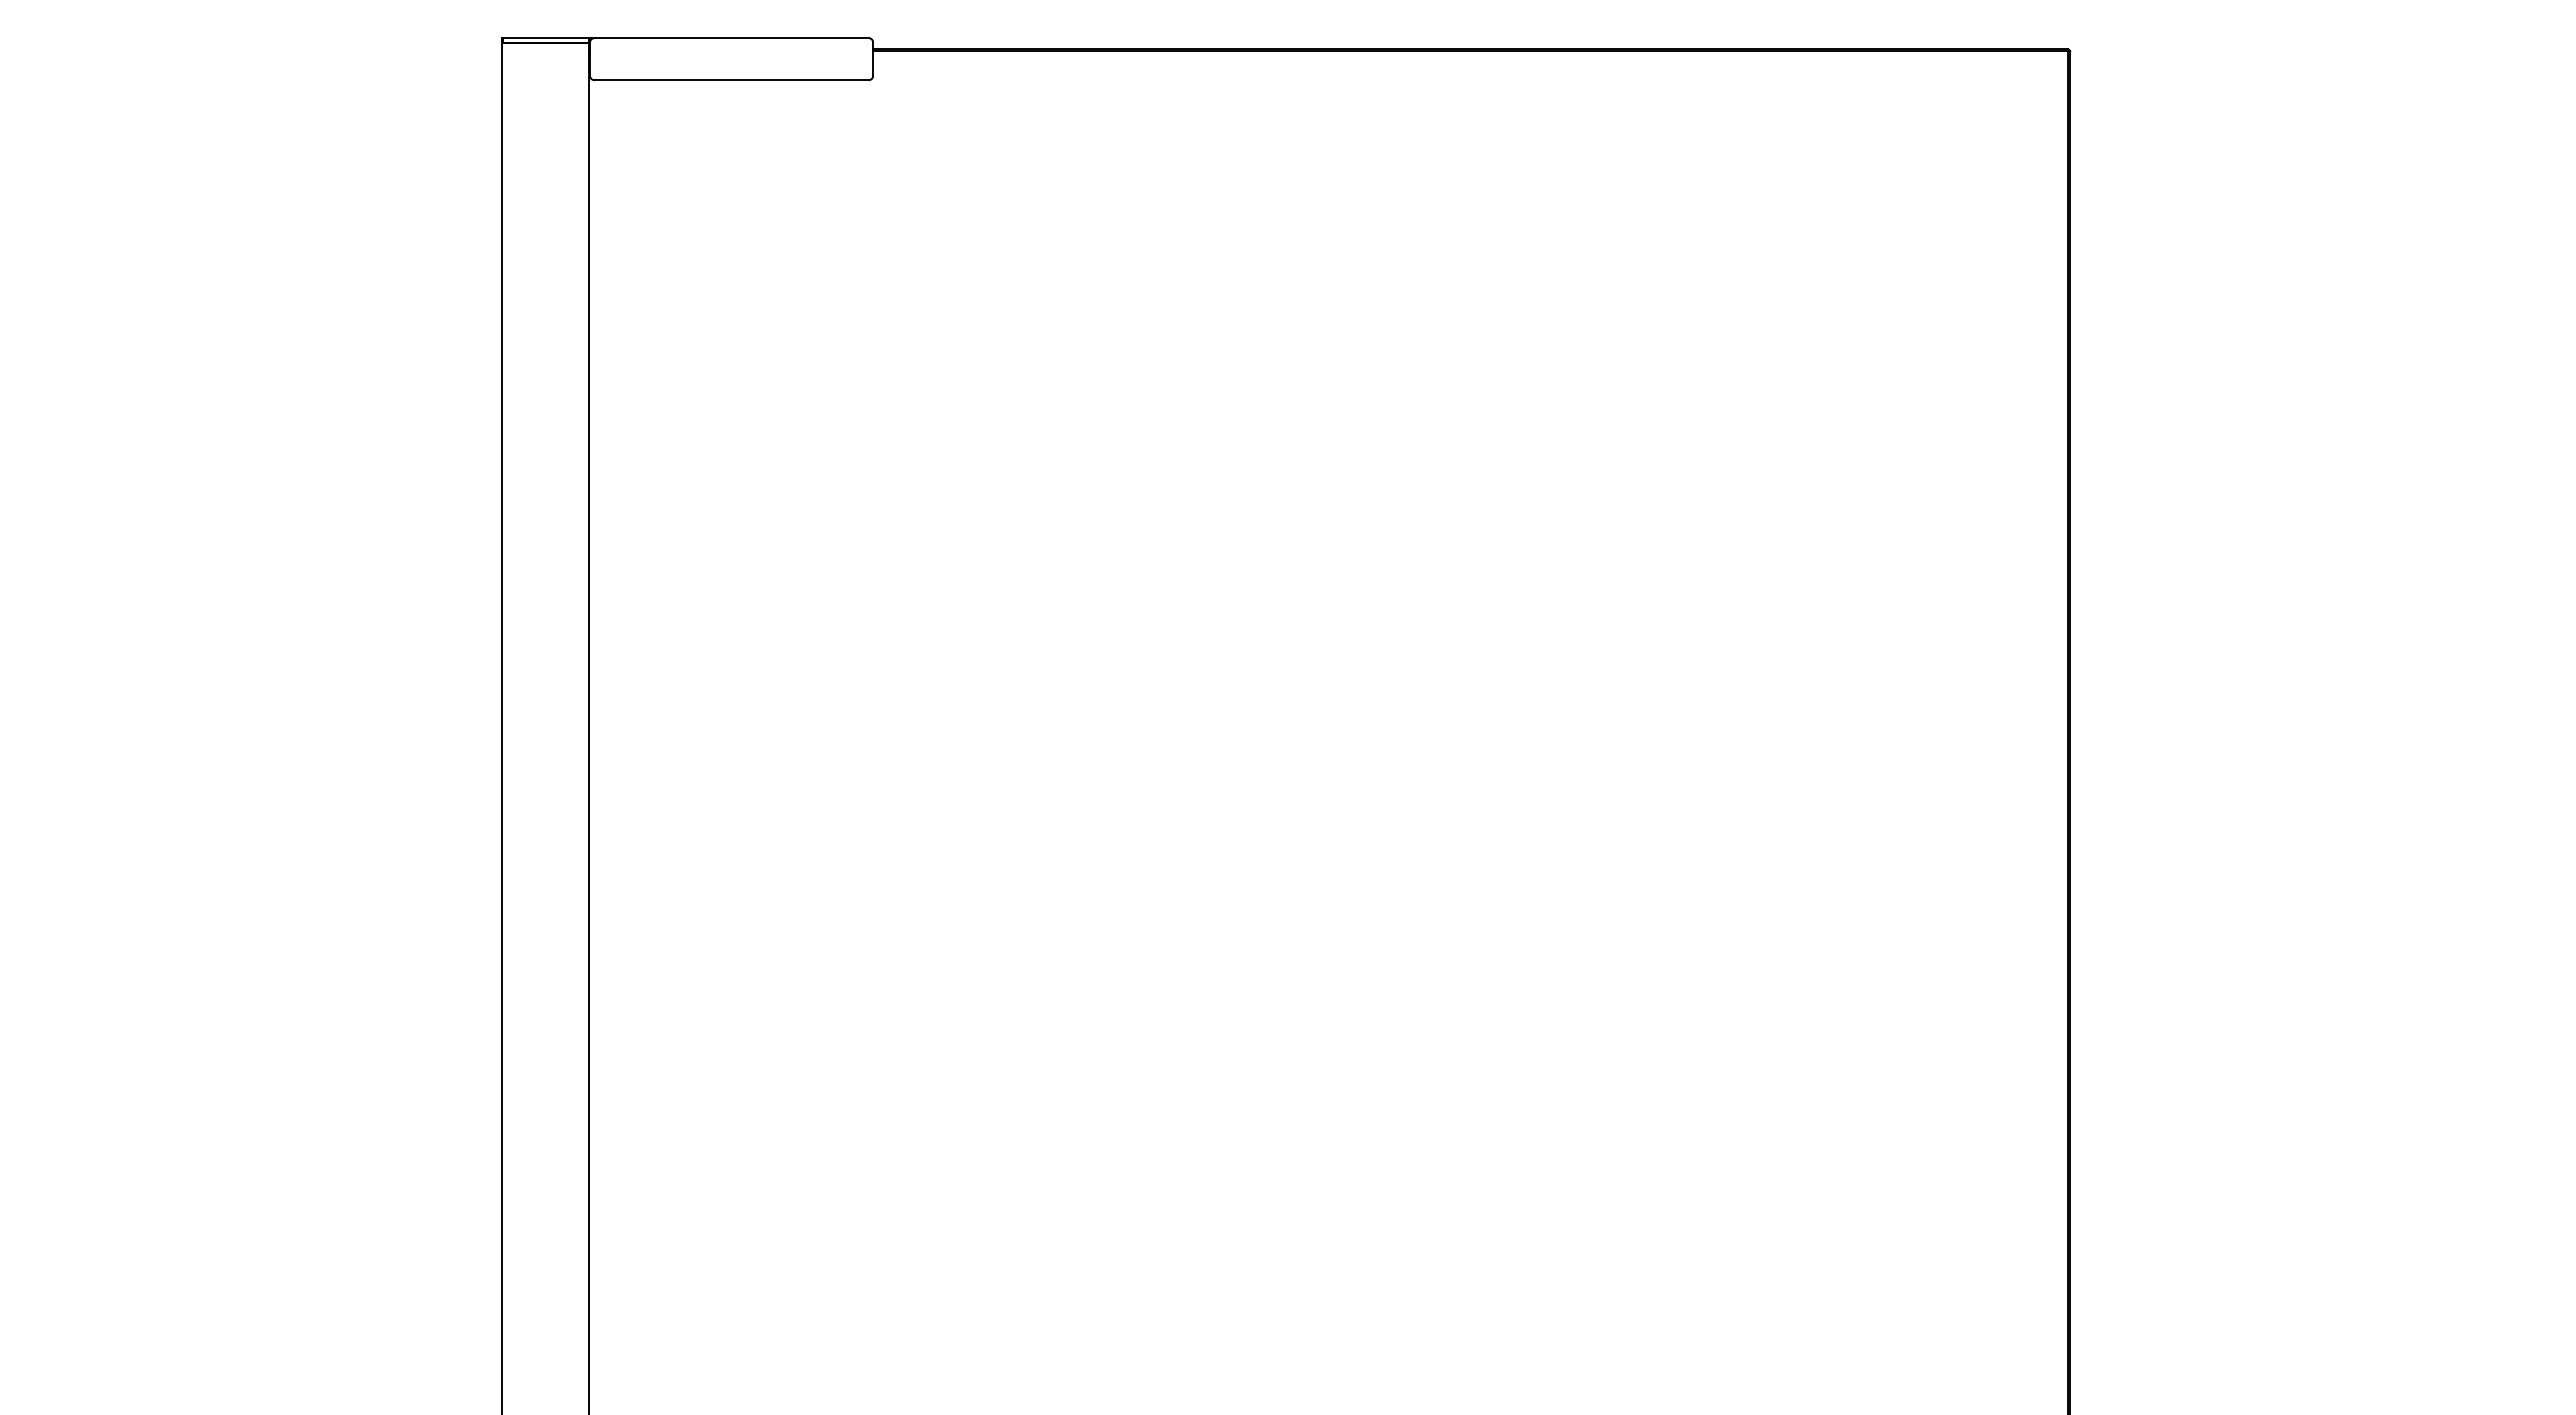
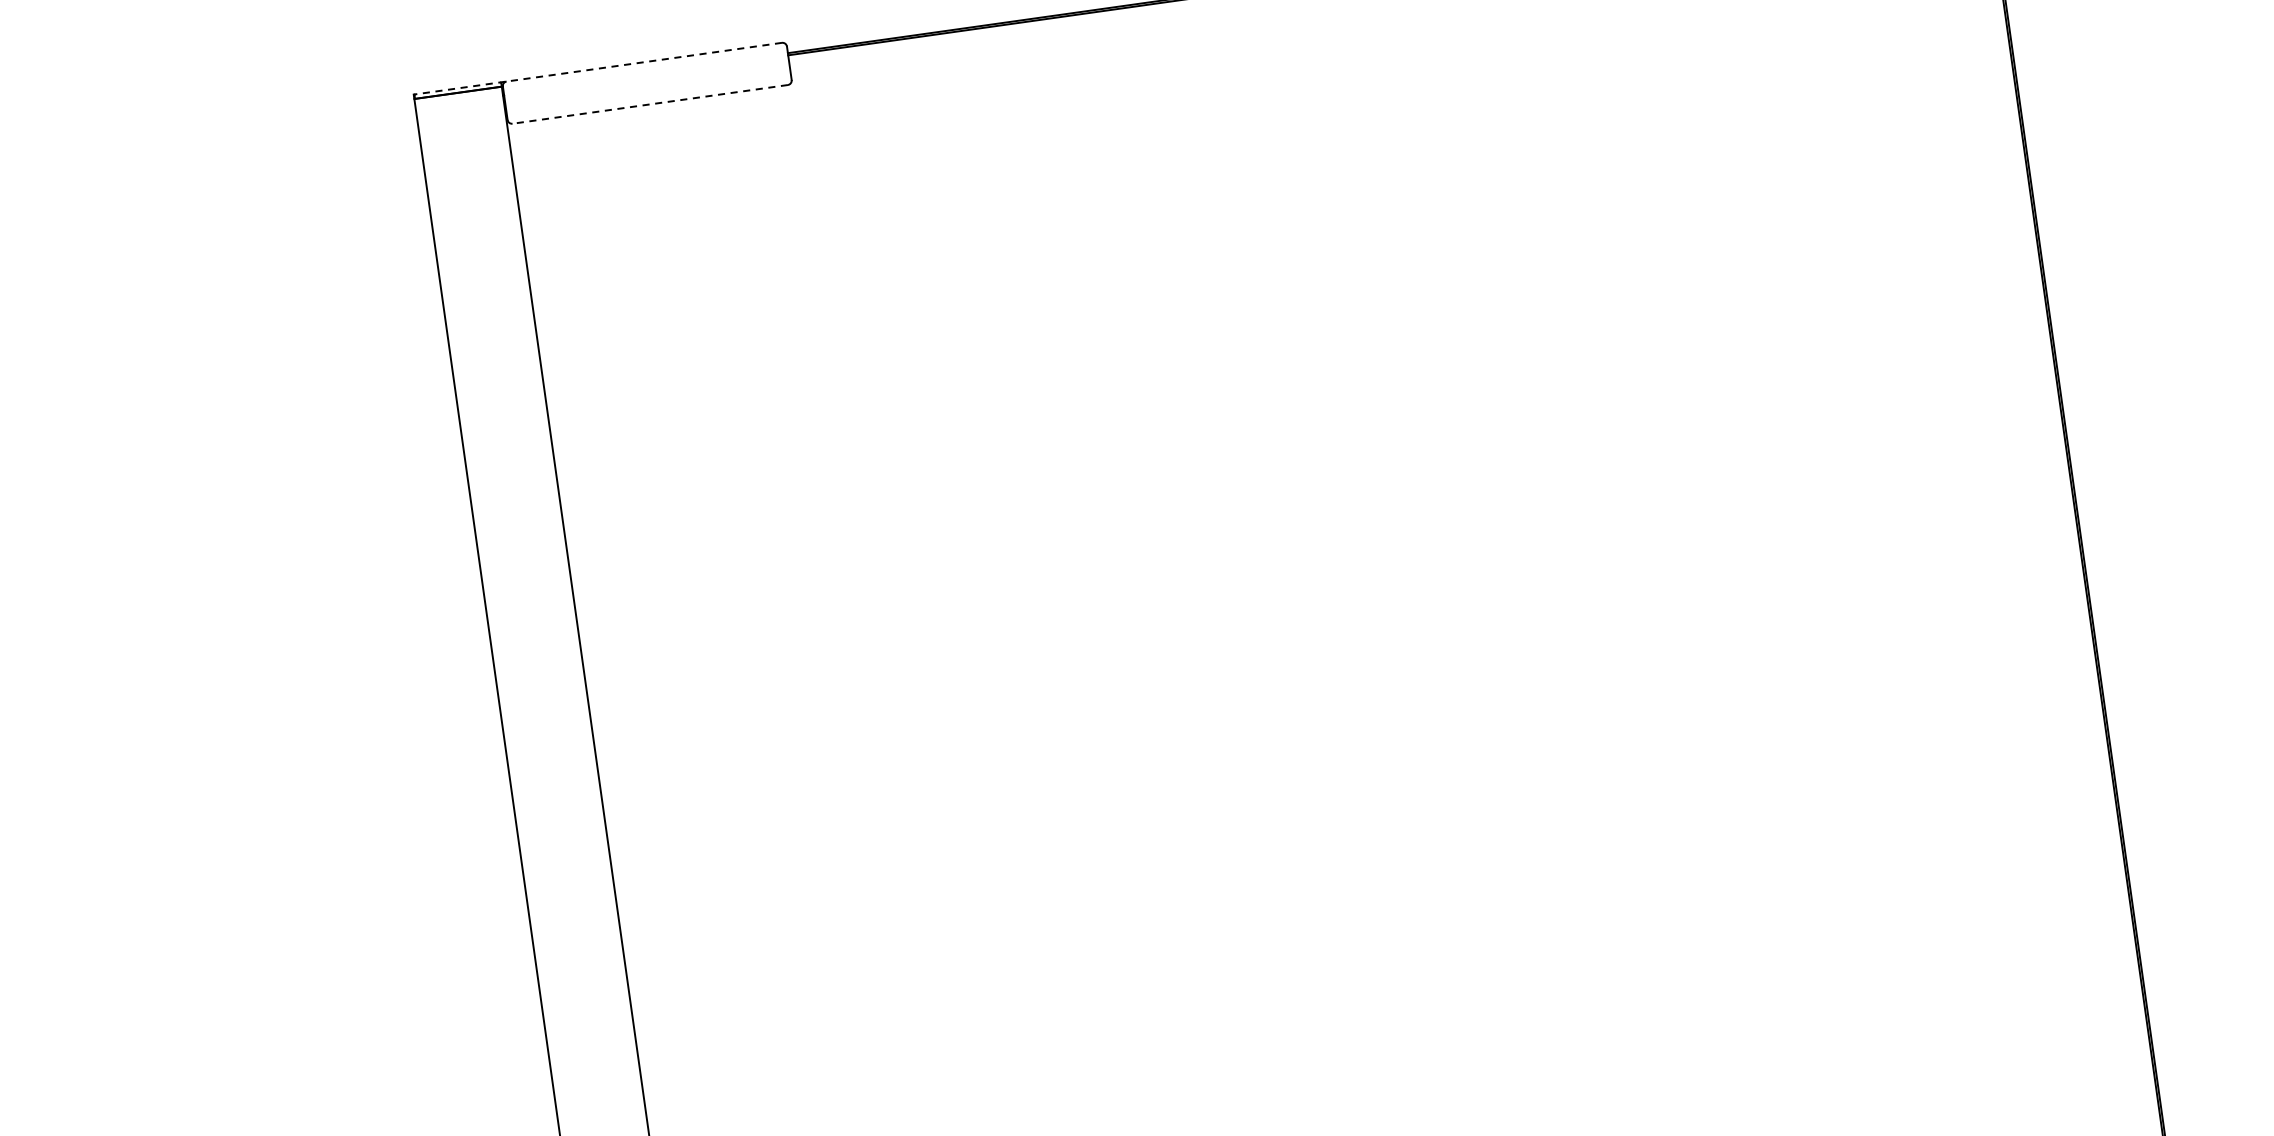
line: (684, 38) -> (597, 69), solid -> dashed
line: (731, 80) -> (650, 104), solid -> dashed

